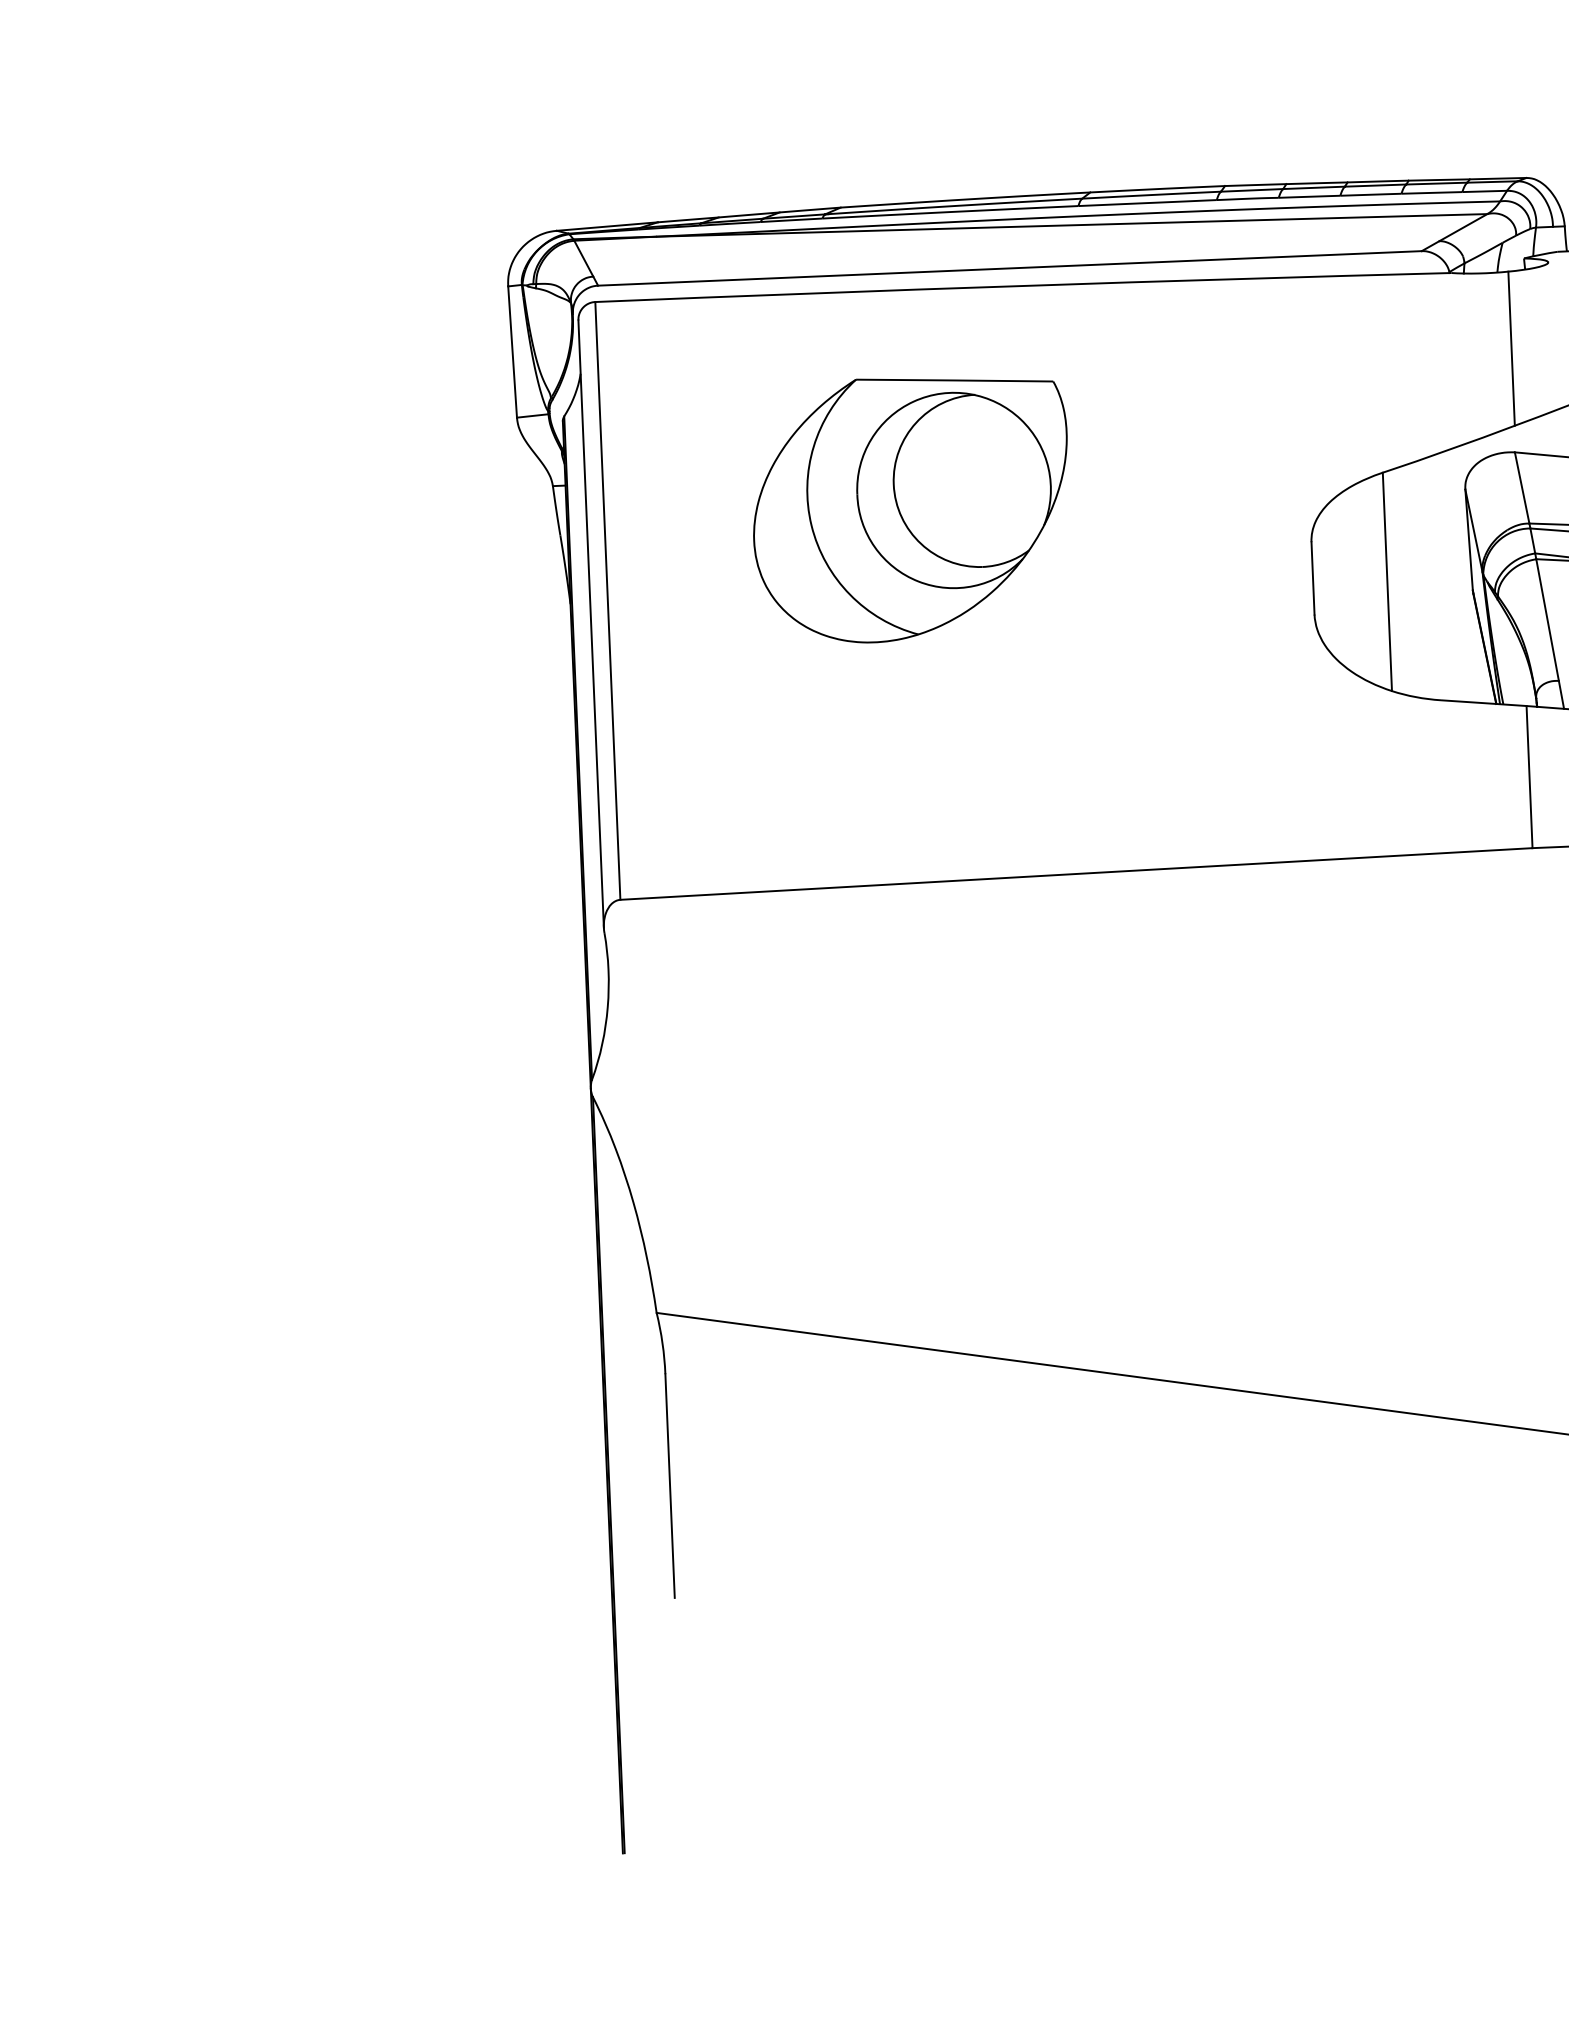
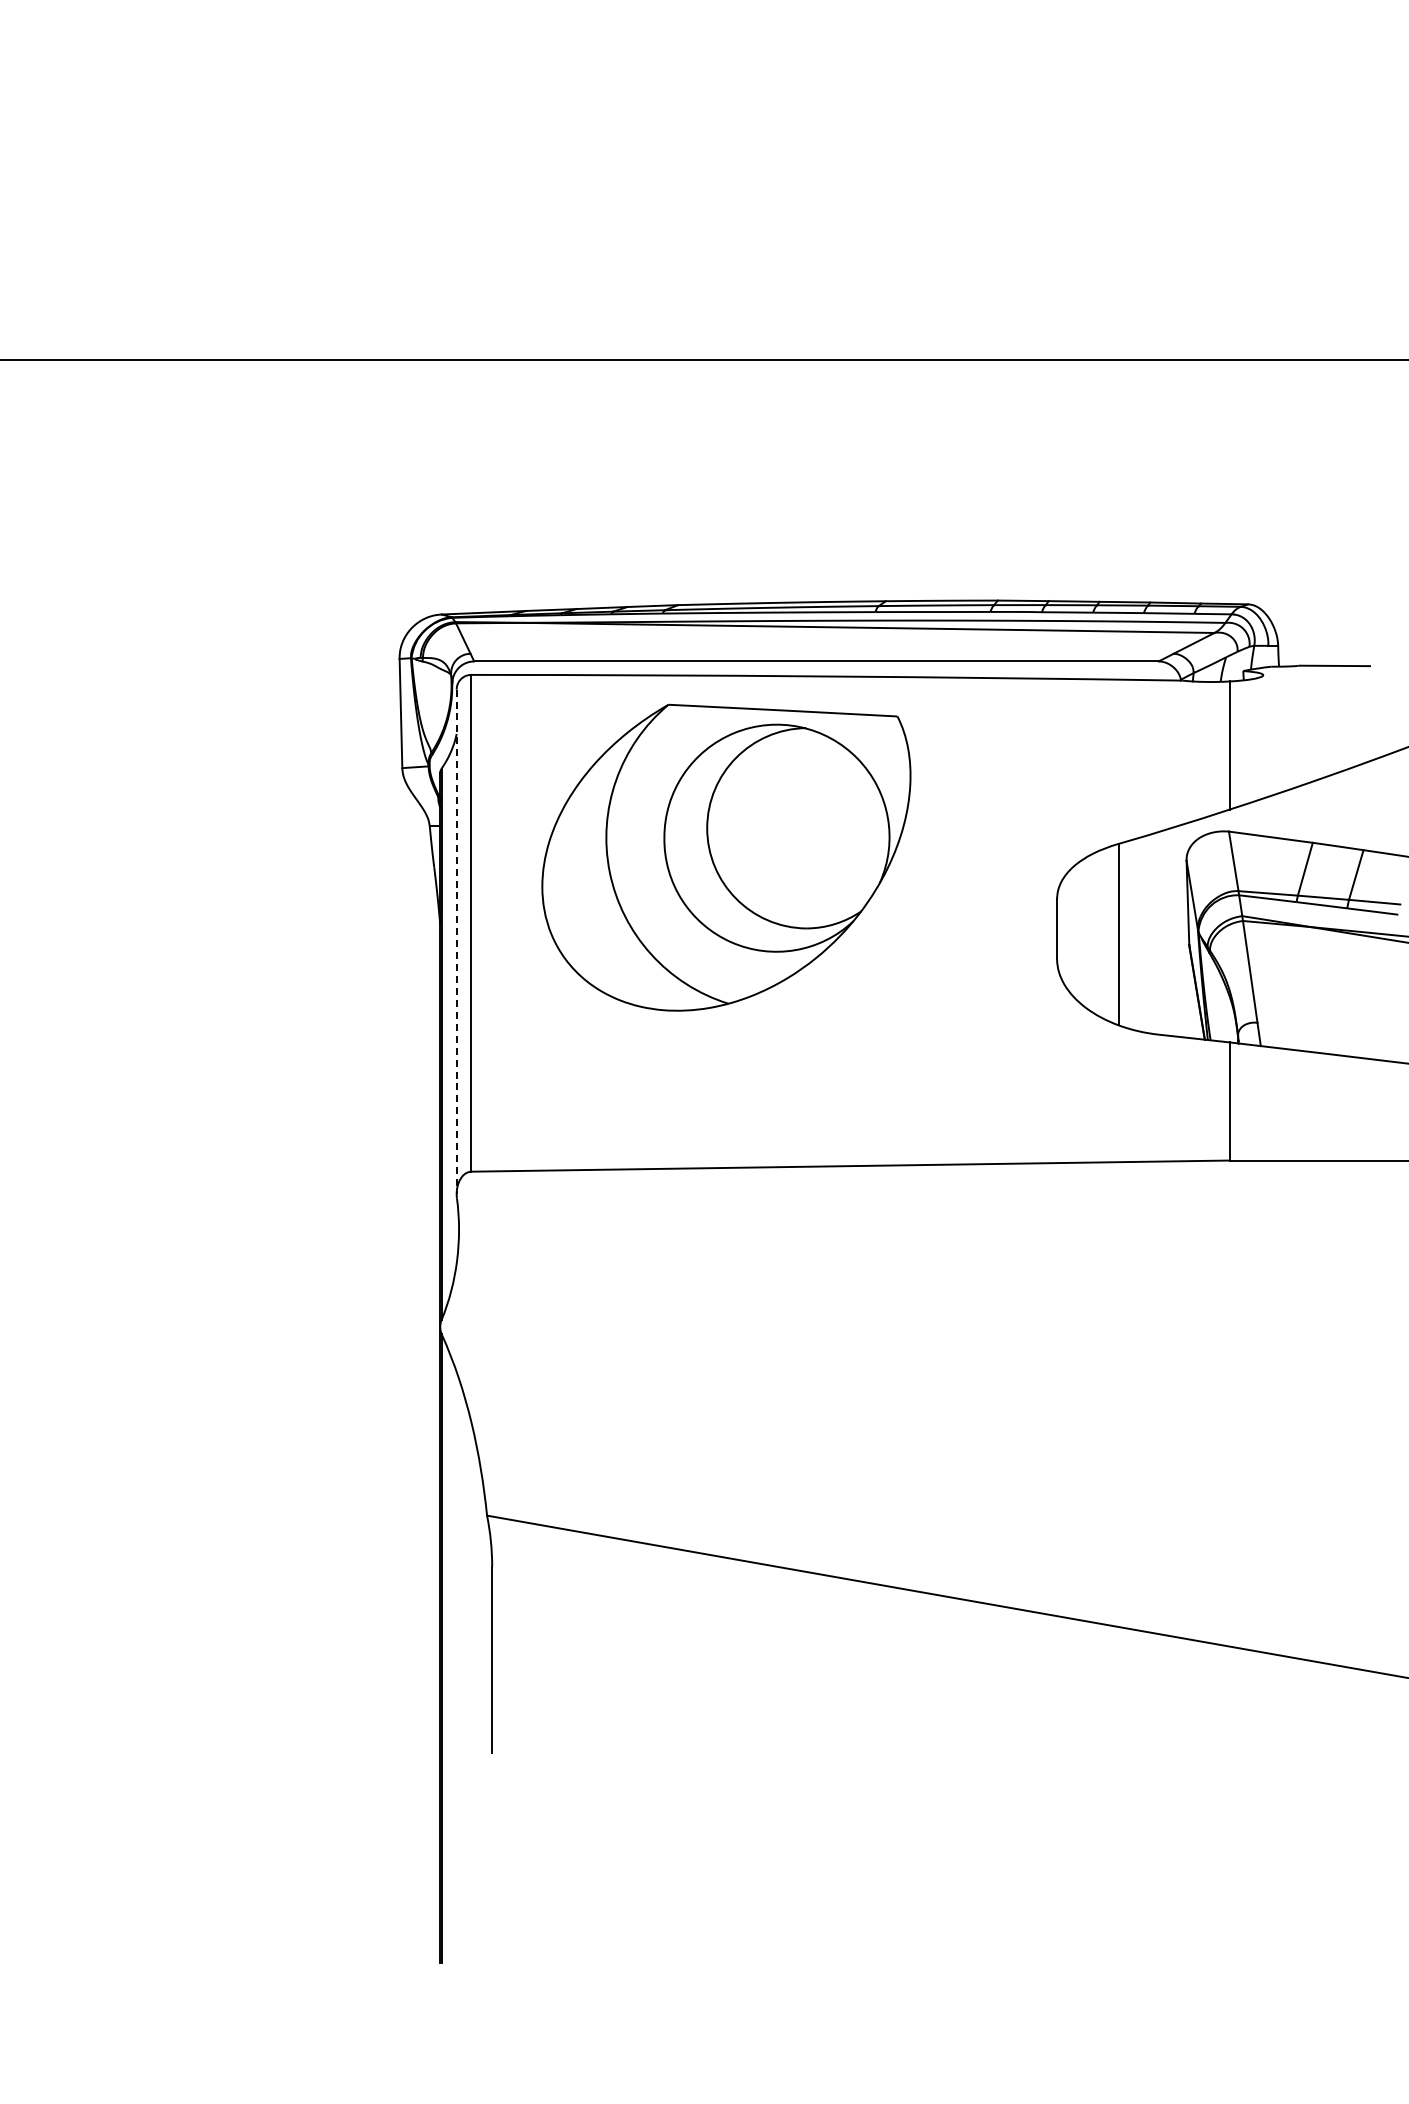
part: (910, 508) -> (725, 857), size x1.4
line: (590, 624) -> (456, 942), solid -> dashed

